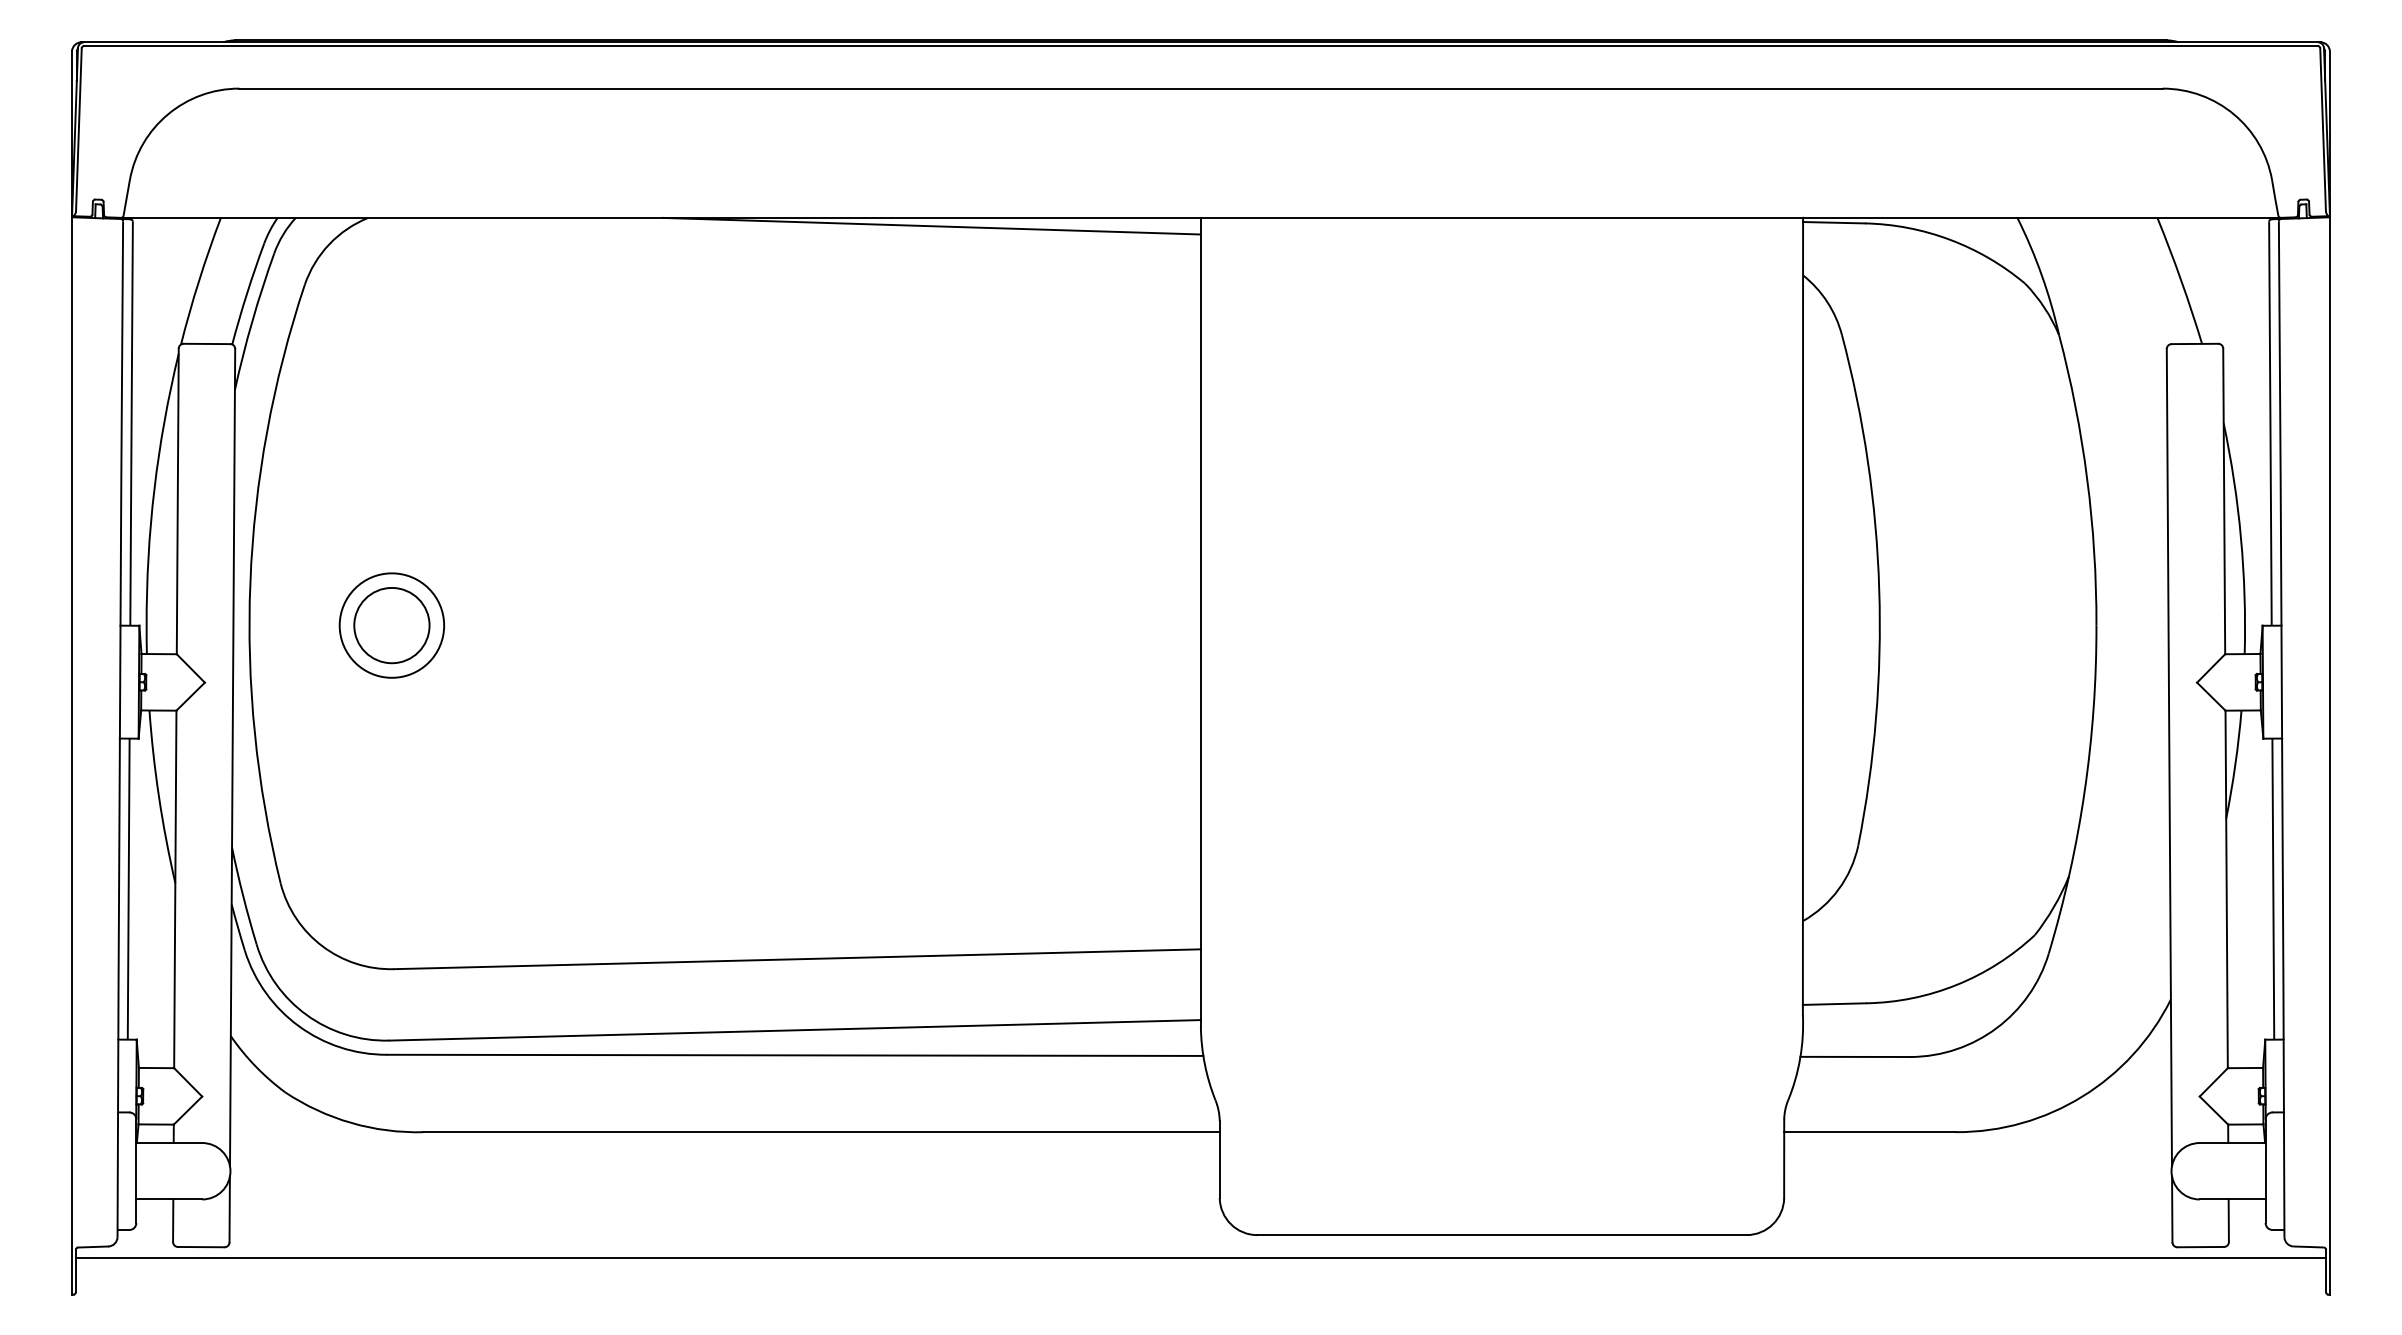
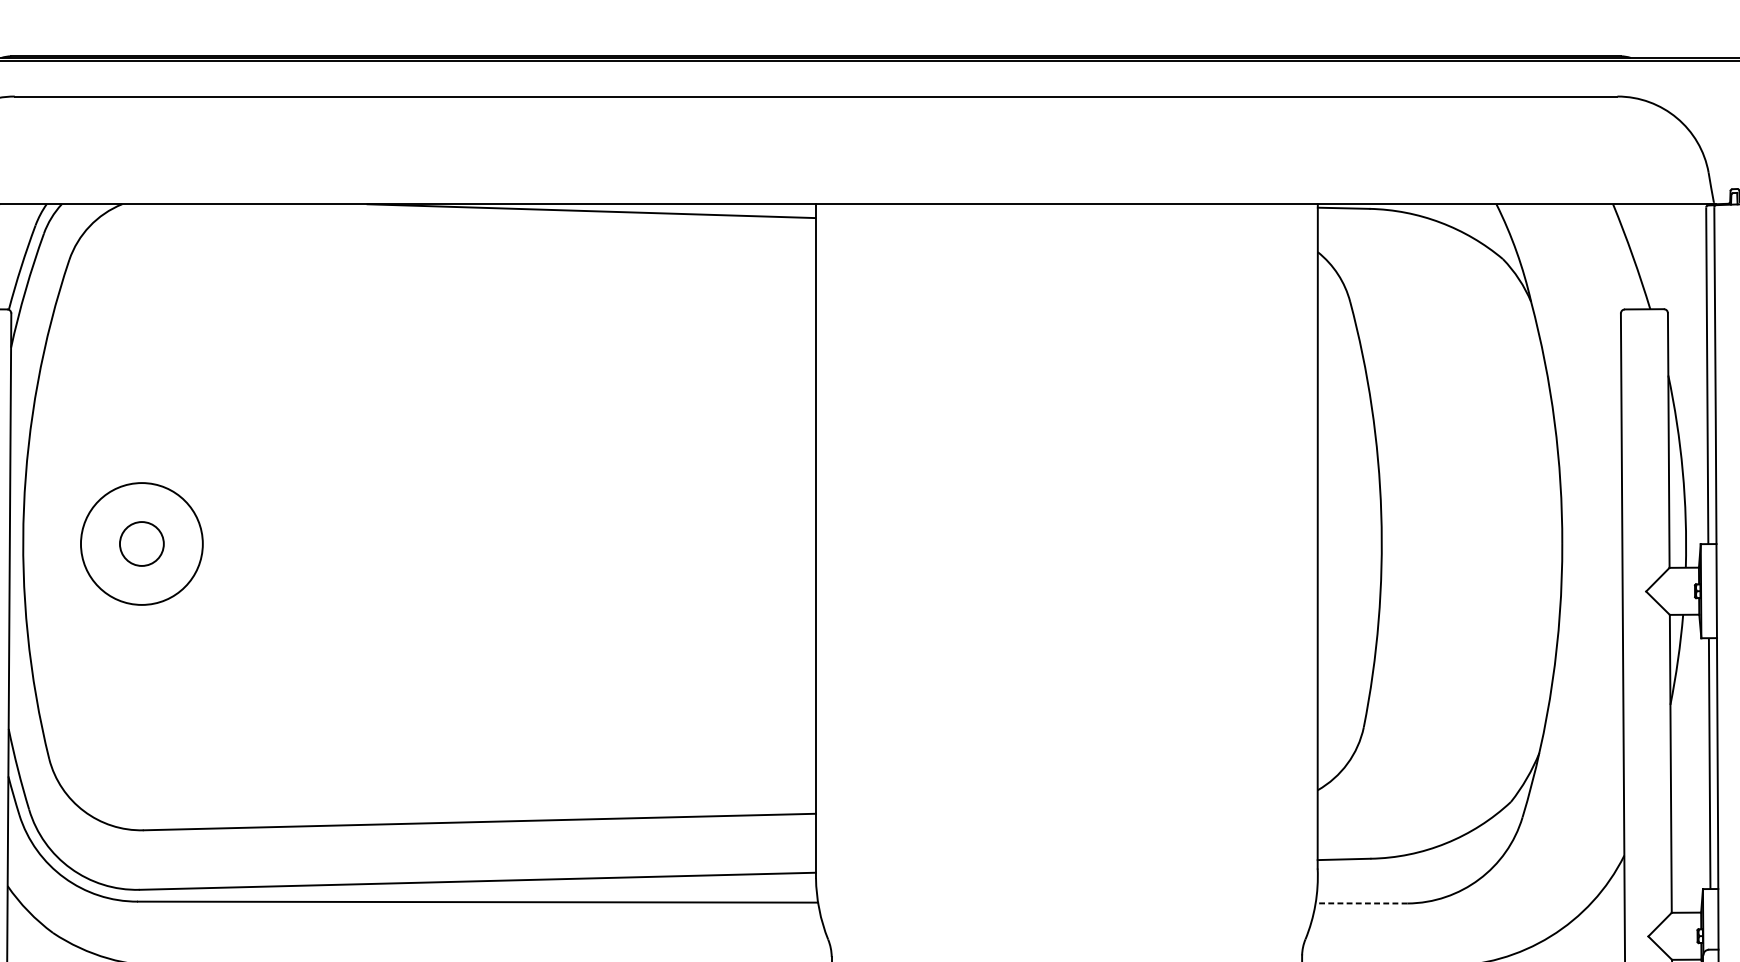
circle: (391, 625) -> (141, 543), size x0.7
circle: (391, 625) -> (141, 543), size x1.4
line: (1855, 1056) -> (1361, 903), solid -> dashed

